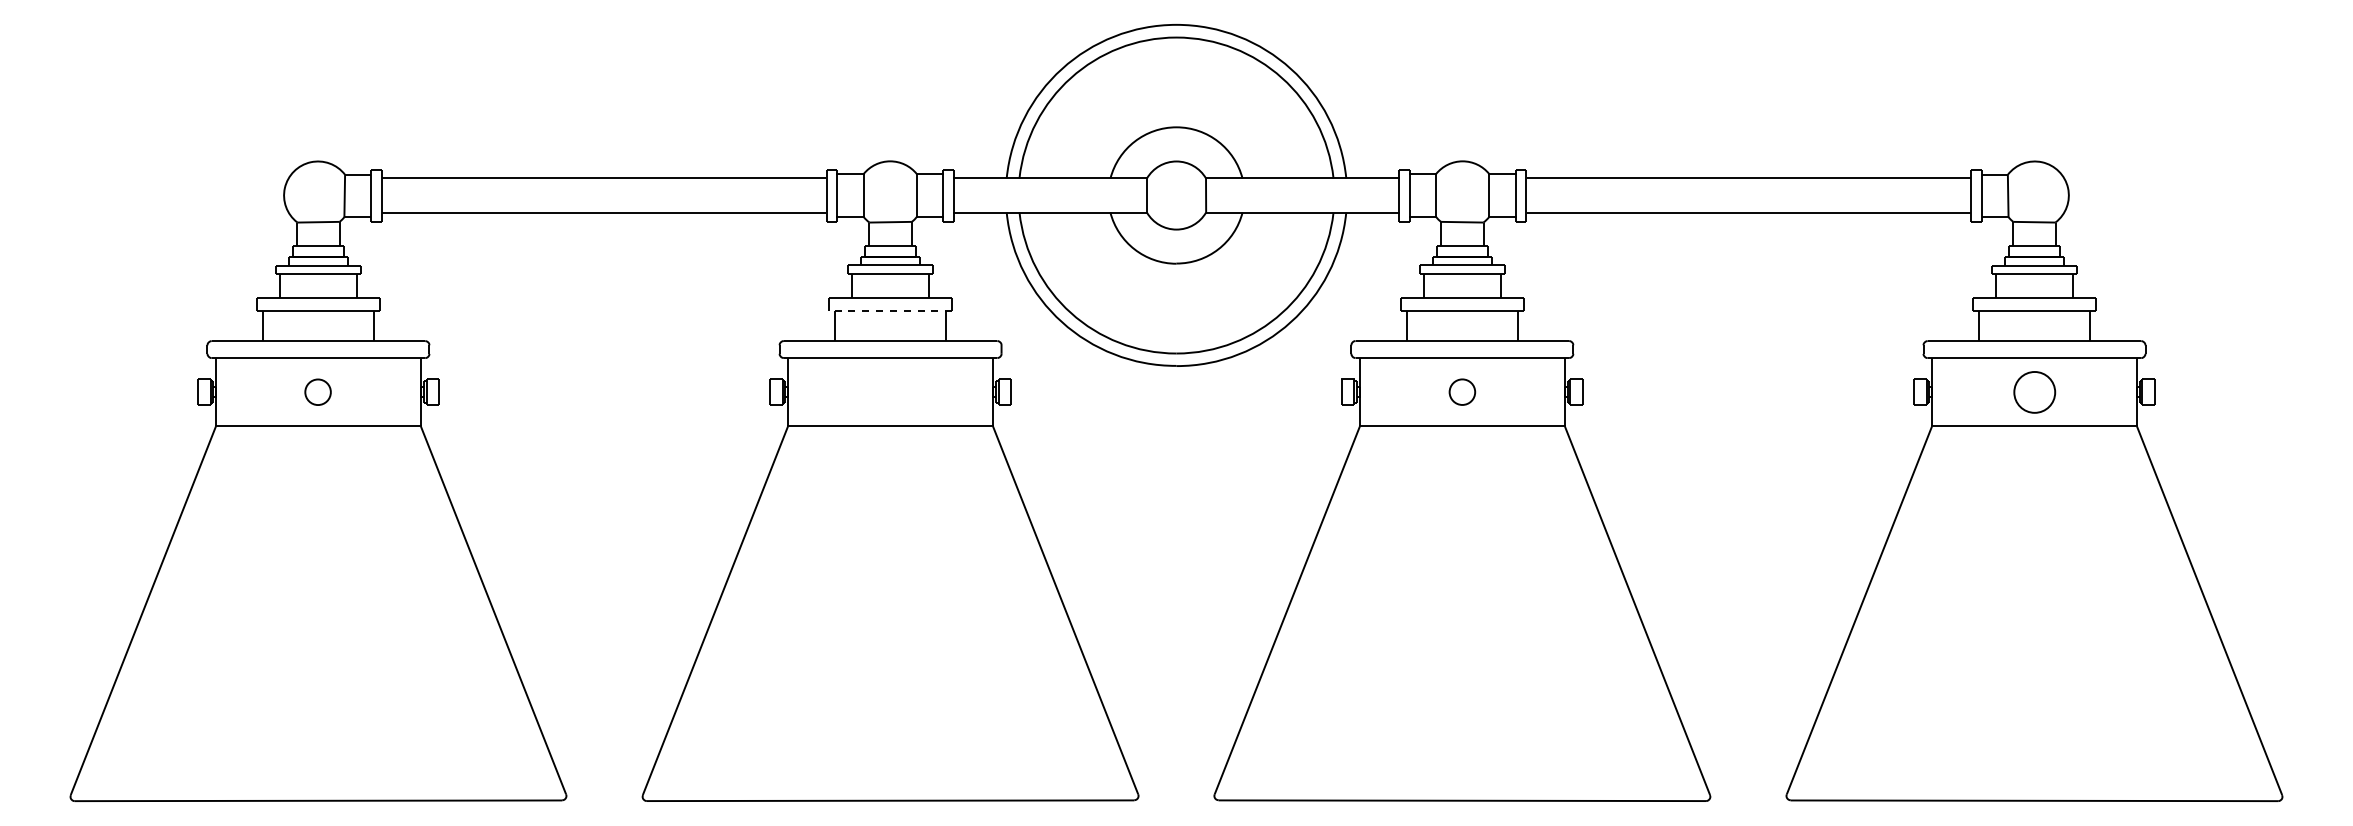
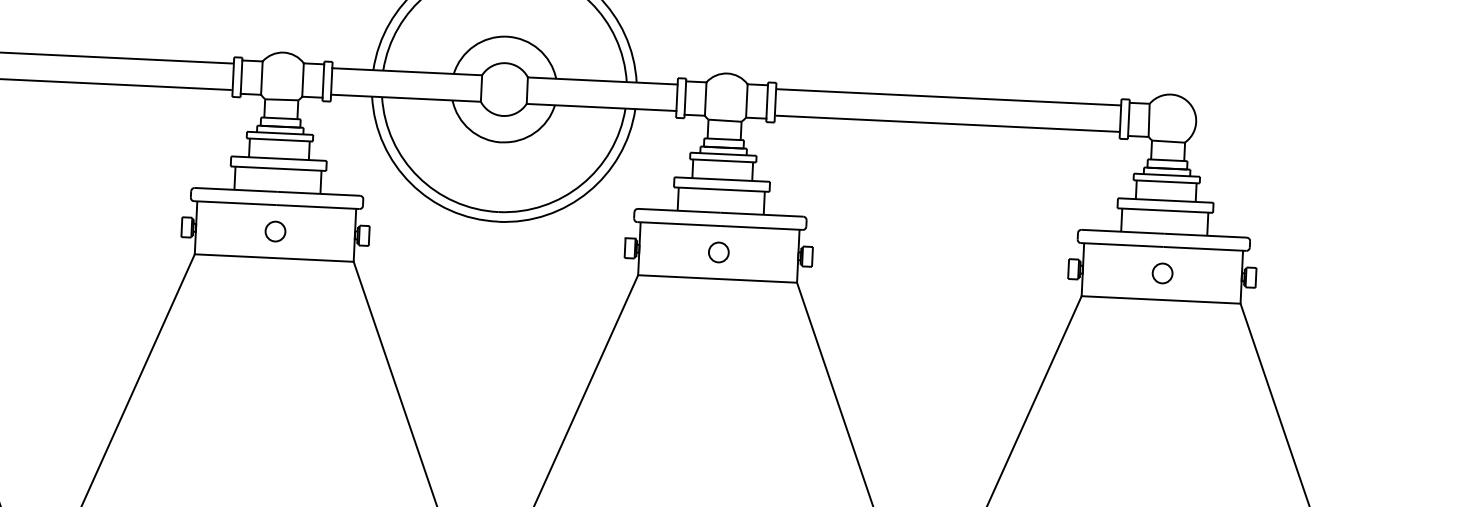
line: (890, 311) -> (278, 169), dashed -> solid
circle: (890, 391) -> (275, 231), added
circle: (2034, 391) -> (1162, 272), size x0.62

